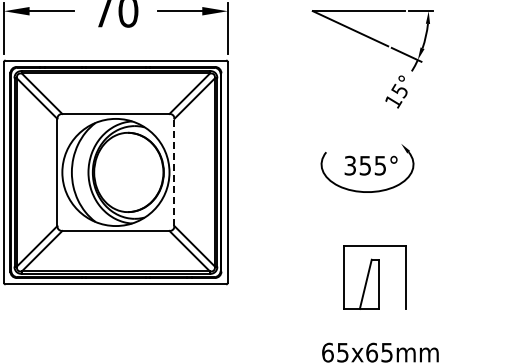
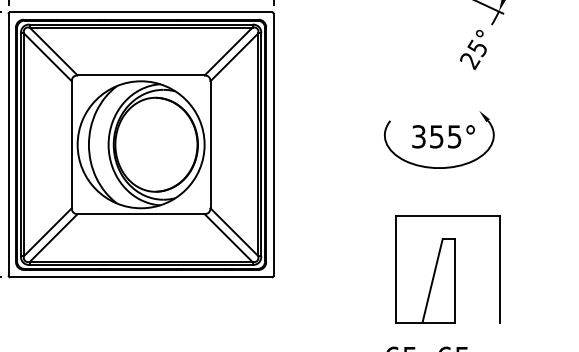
text: (393, 102) -> (470, 61), 15° -> 25°
line: (174, 172) -> (210, 144), dashed -> solid
part: (374, 277) -> (447, 269), size x1.43

